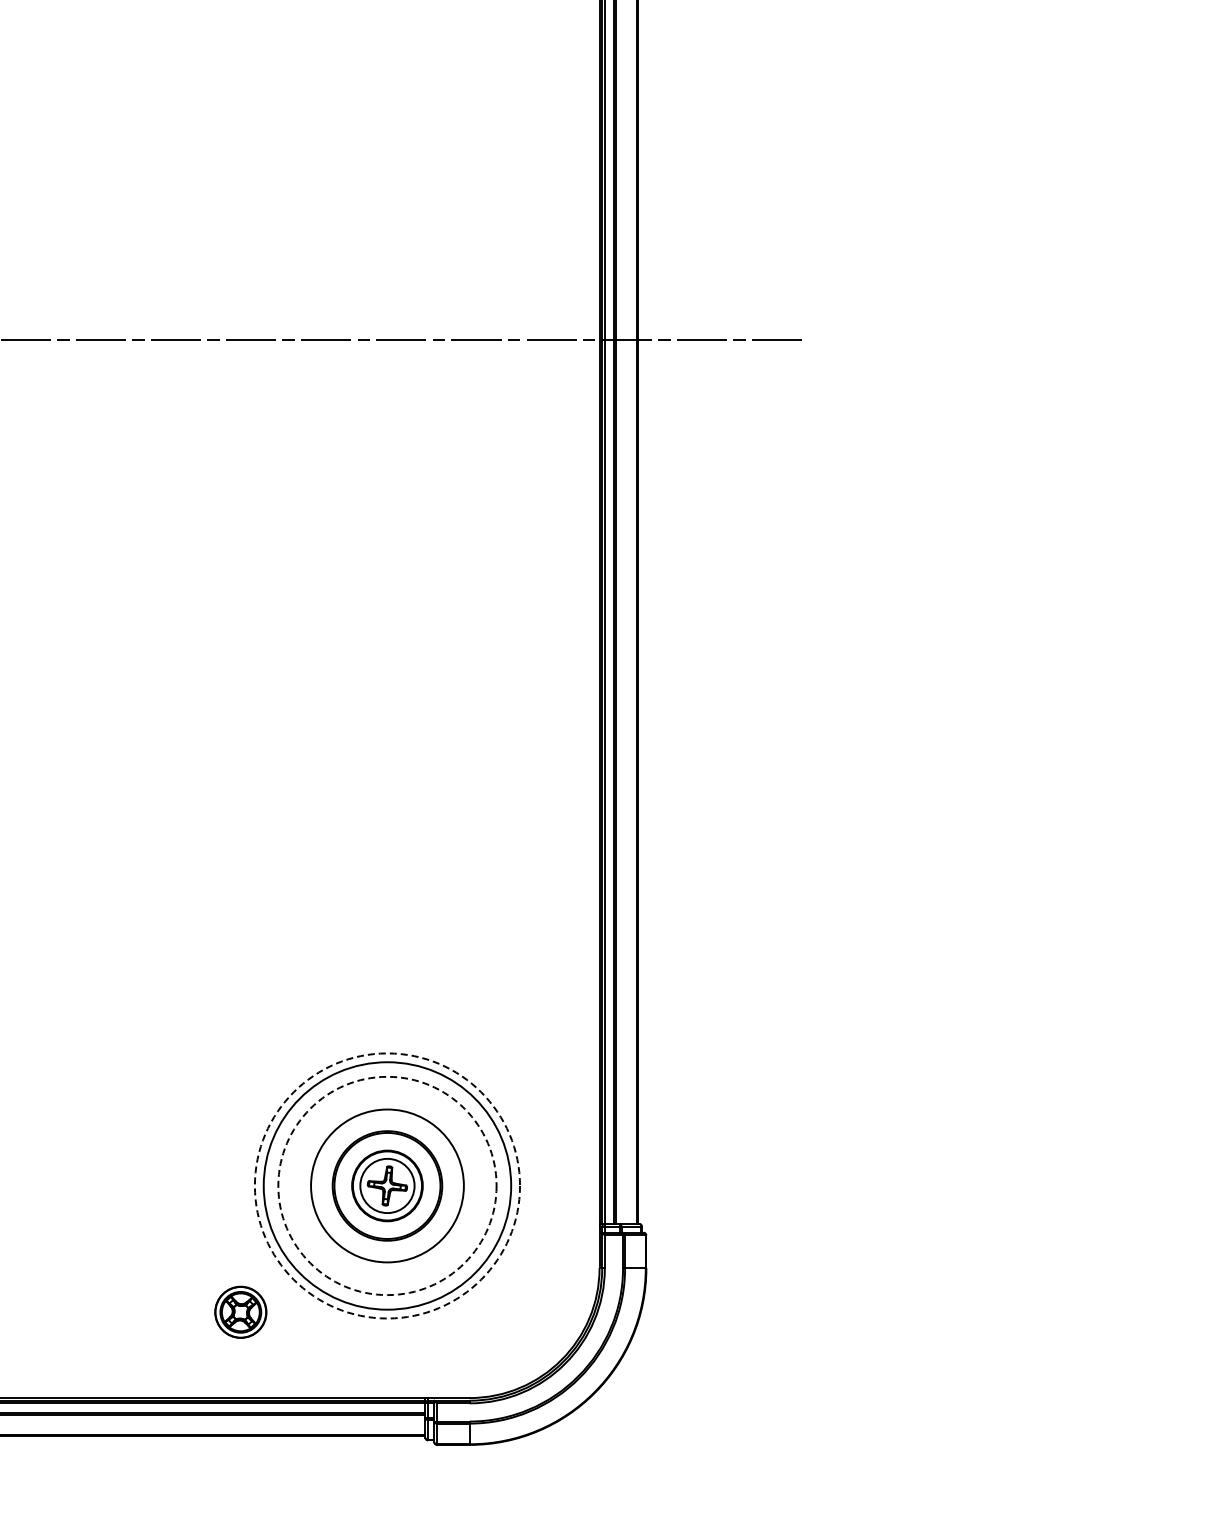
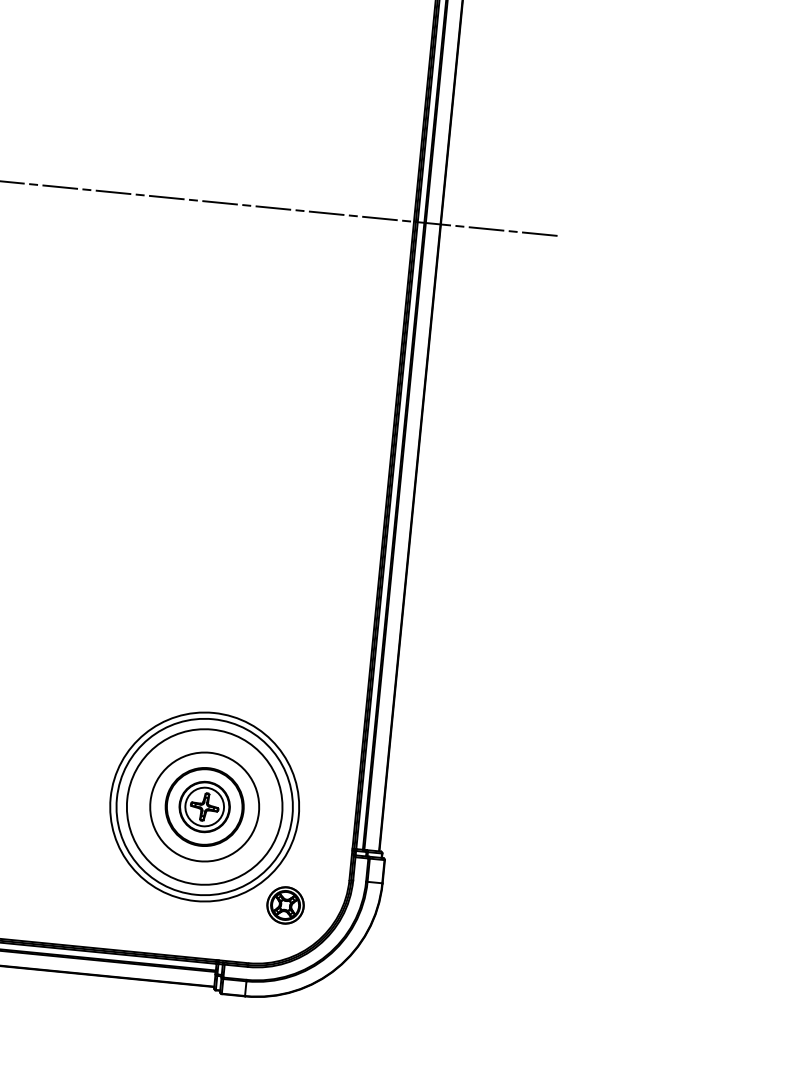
circle: (387, 1185) -> (204, 806), dashed -> solid
circle: (387, 1185) -> (204, 806), dashed -> solid
part: (240, 1311) -> (285, 904), moved

